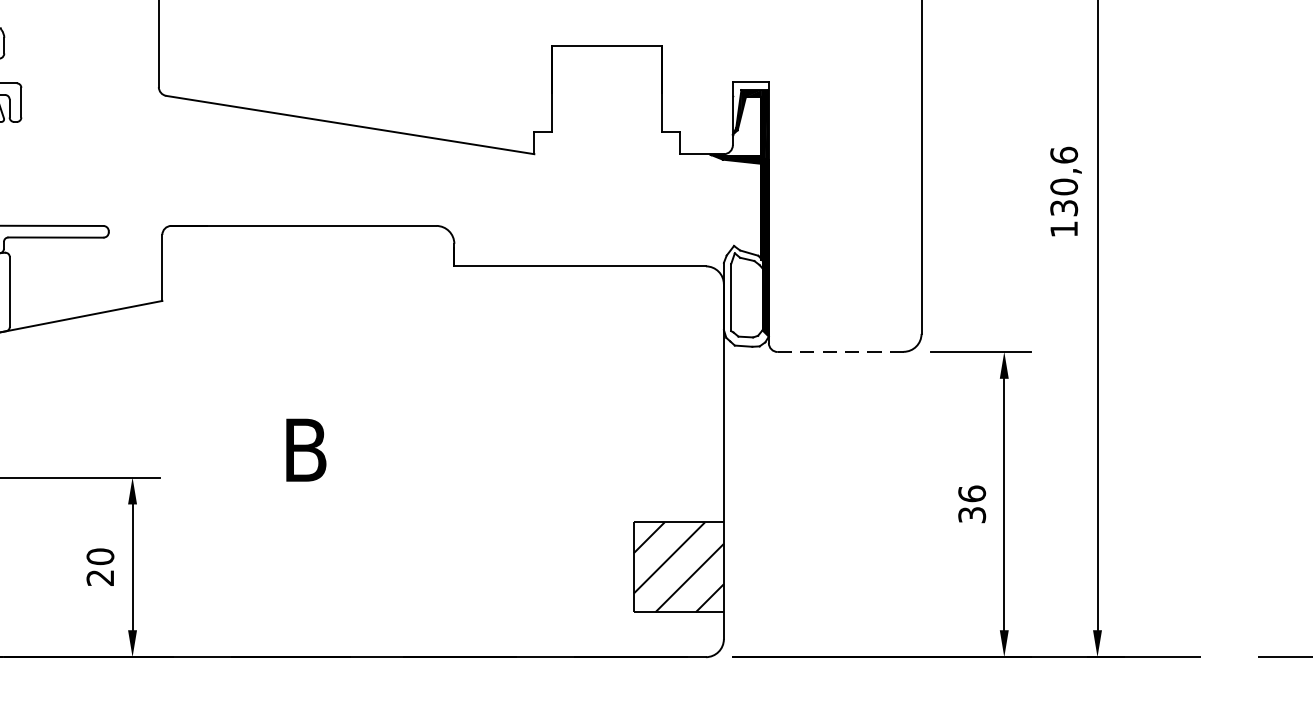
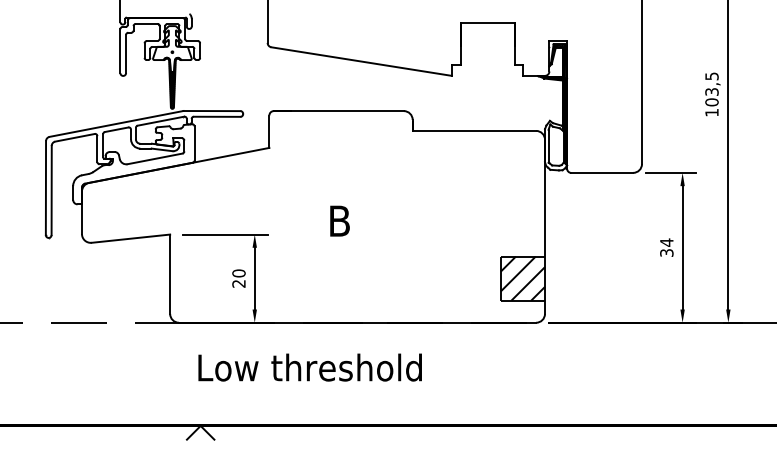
text: (1063, 181) -> (711, 89), 130,6 -> 103,5
line: (841, 351) -> (602, 172), dashed -> solid
text: (971, 493) -> (666, 242), 36 -> 34

